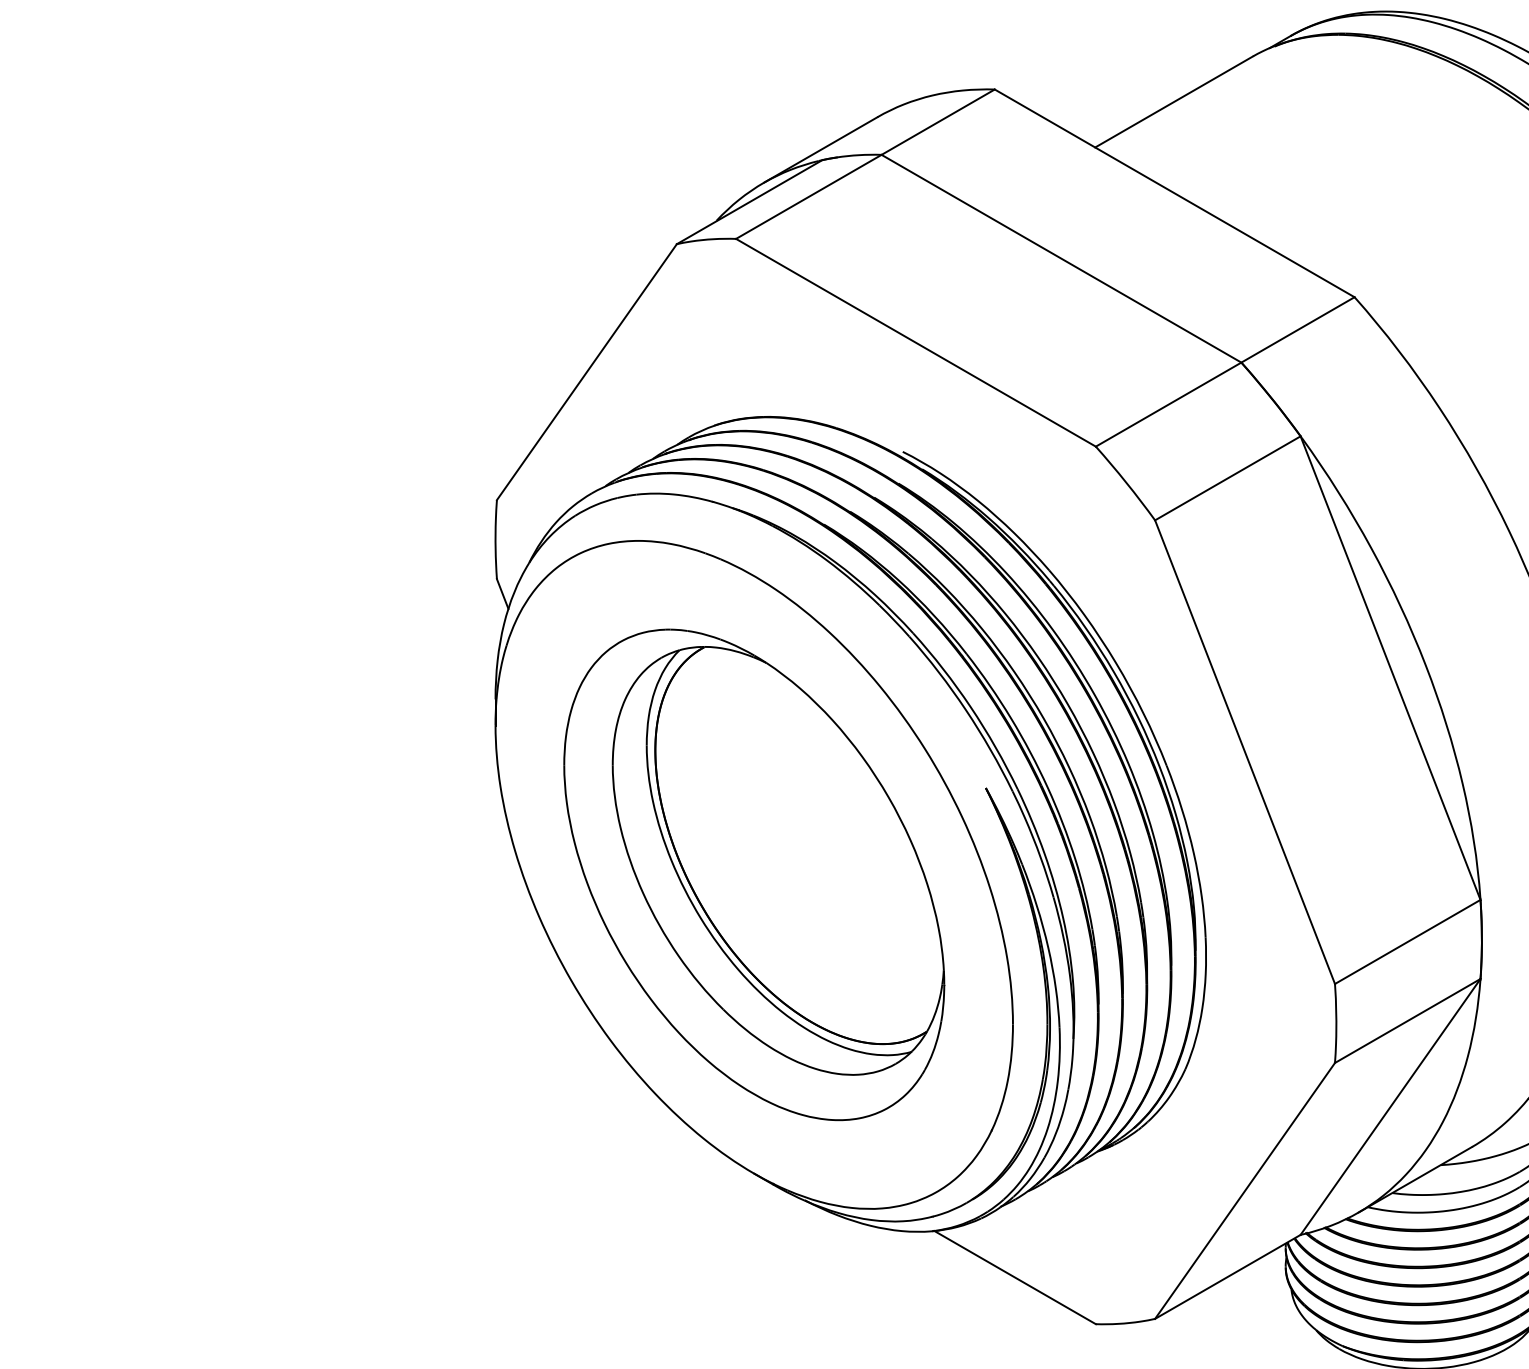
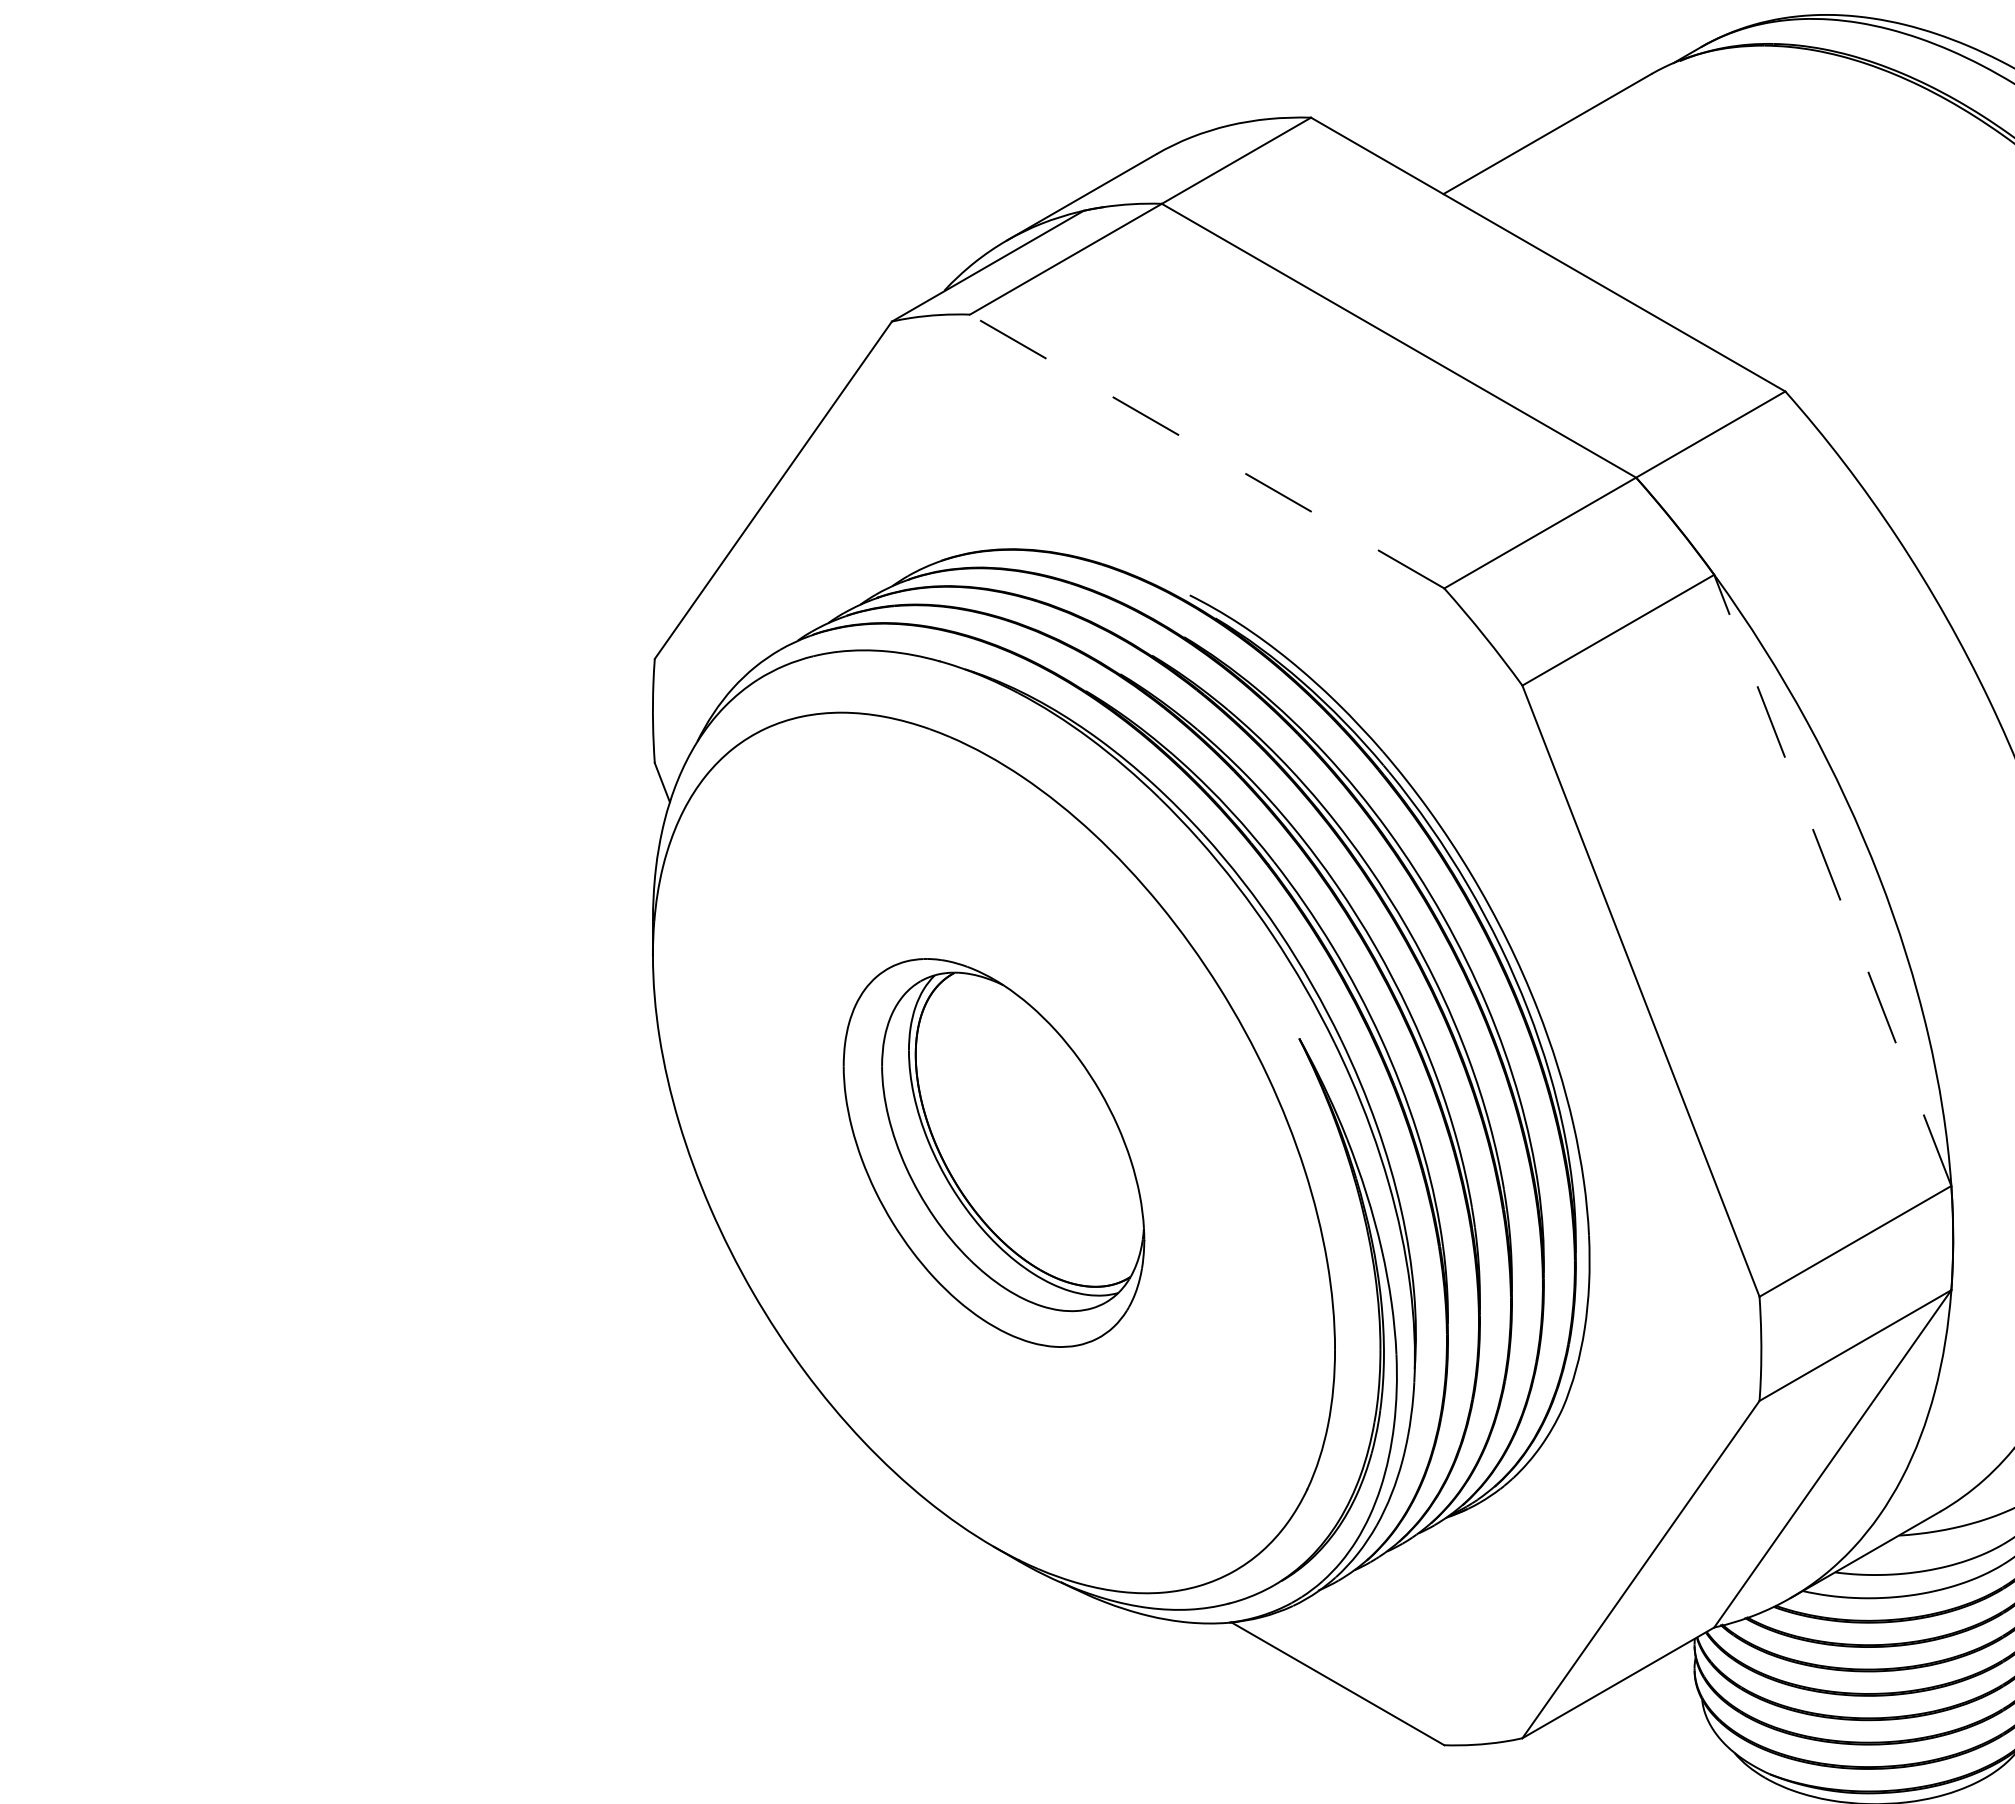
line: (916, 342) -> (1207, 451), solid -> dashed
line: (1390, 668) -> (1832, 880), solid -> dashed
part: (753, 874) -> (993, 1152), size x0.6

